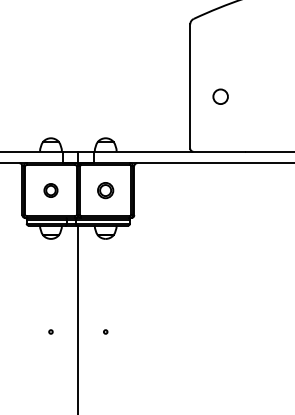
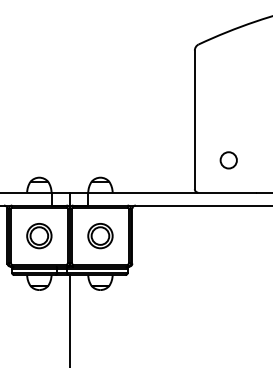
circle: (220, 96) -> (228, 160), moved
part: (50, 190) -> (38, 235), size x1.67
part: (105, 190) -> (100, 235), size x1.43

